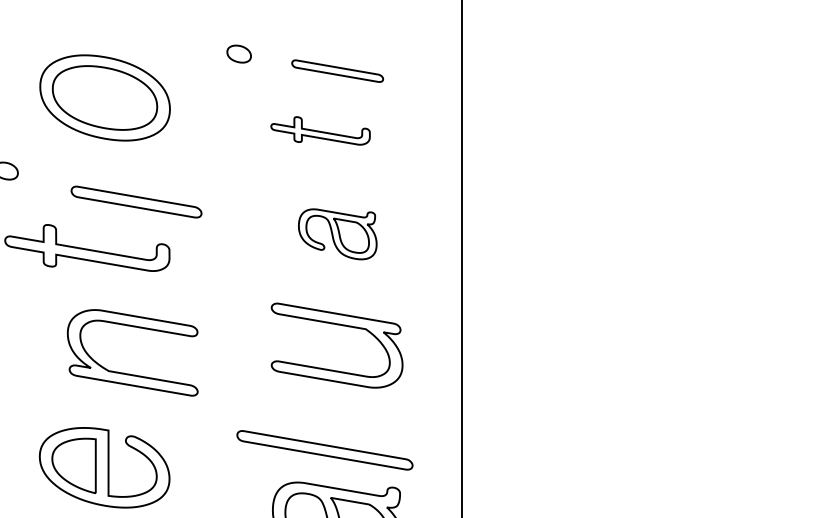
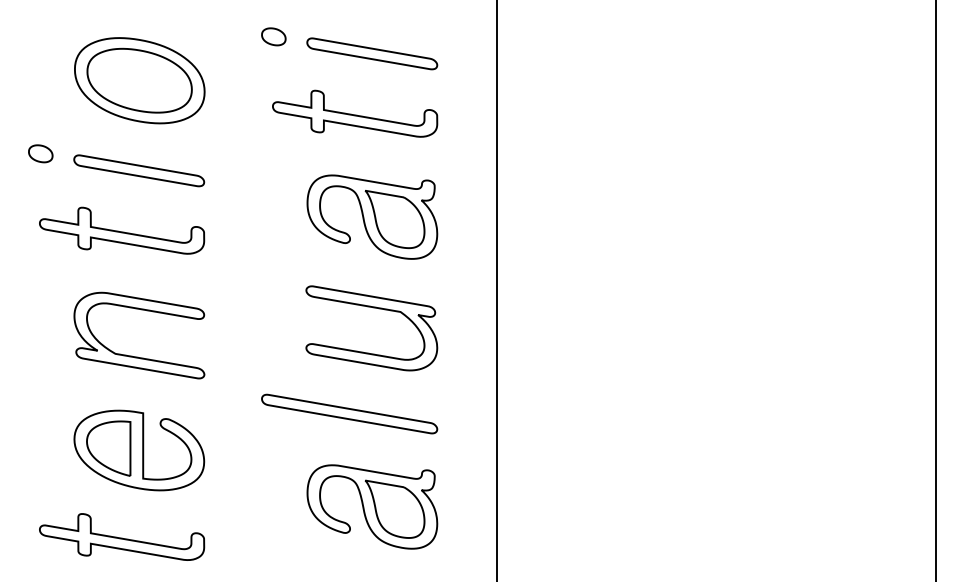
part: (337, 70) -> (372, 53), size x1.43
part: (320, 130) -> (355, 113), size x1.67
part: (136, 201) -> (139, 170), moved
part: (337, 233) -> (372, 216), size x1.67
part: (130, 373) -> (137, 356), moved
part: (324, 449) -> (349, 413), moved

